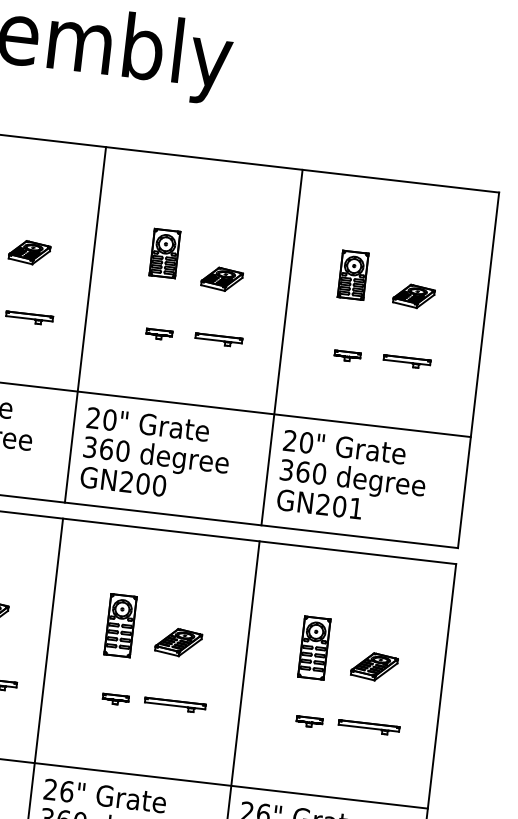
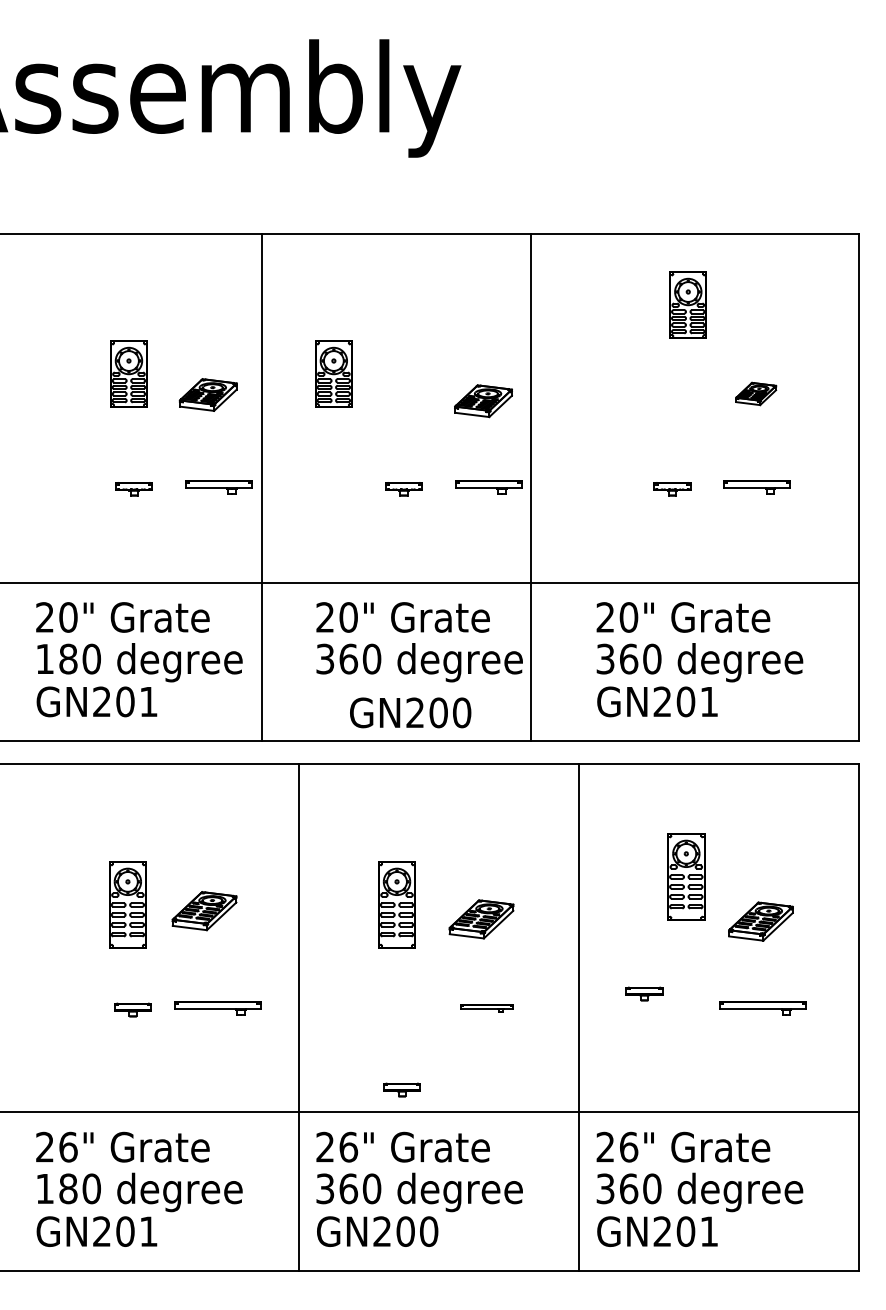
part: (164, 253) -> (333, 373), moved
part: (352, 274) -> (687, 304), moved
part: (413, 296) -> (755, 393), size x0.7
line: (85, 324) -> (261, 487), moved
line: (281, 347) -> (530, 487), moved
text: (123, 481) -> (410, 712), moved
part: (314, 647) -> (686, 876), moved
part: (115, 699) -> (401, 1089), moved
part: (174, 705) -> (486, 1008), size x0.6
part: (309, 721) -> (644, 993), moved

